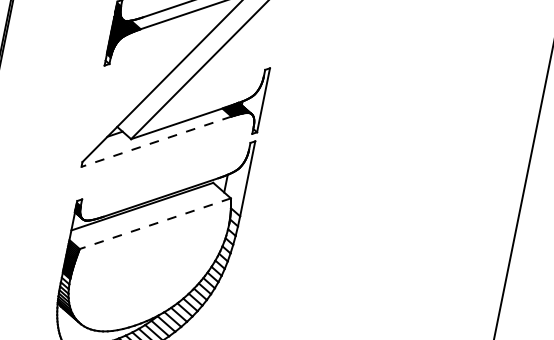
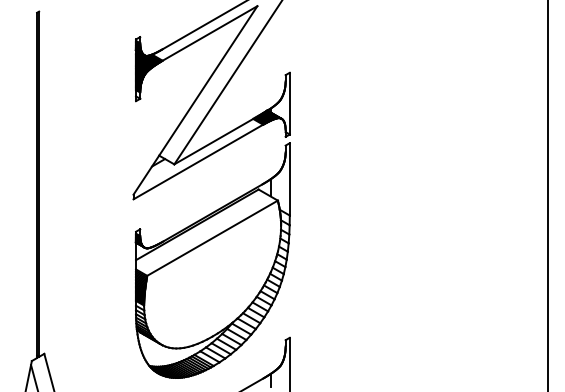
line: (156, 142) -> (198, 162), dashed -> solid
line: (155, 223) -> (212, 238), dashed -> solid

